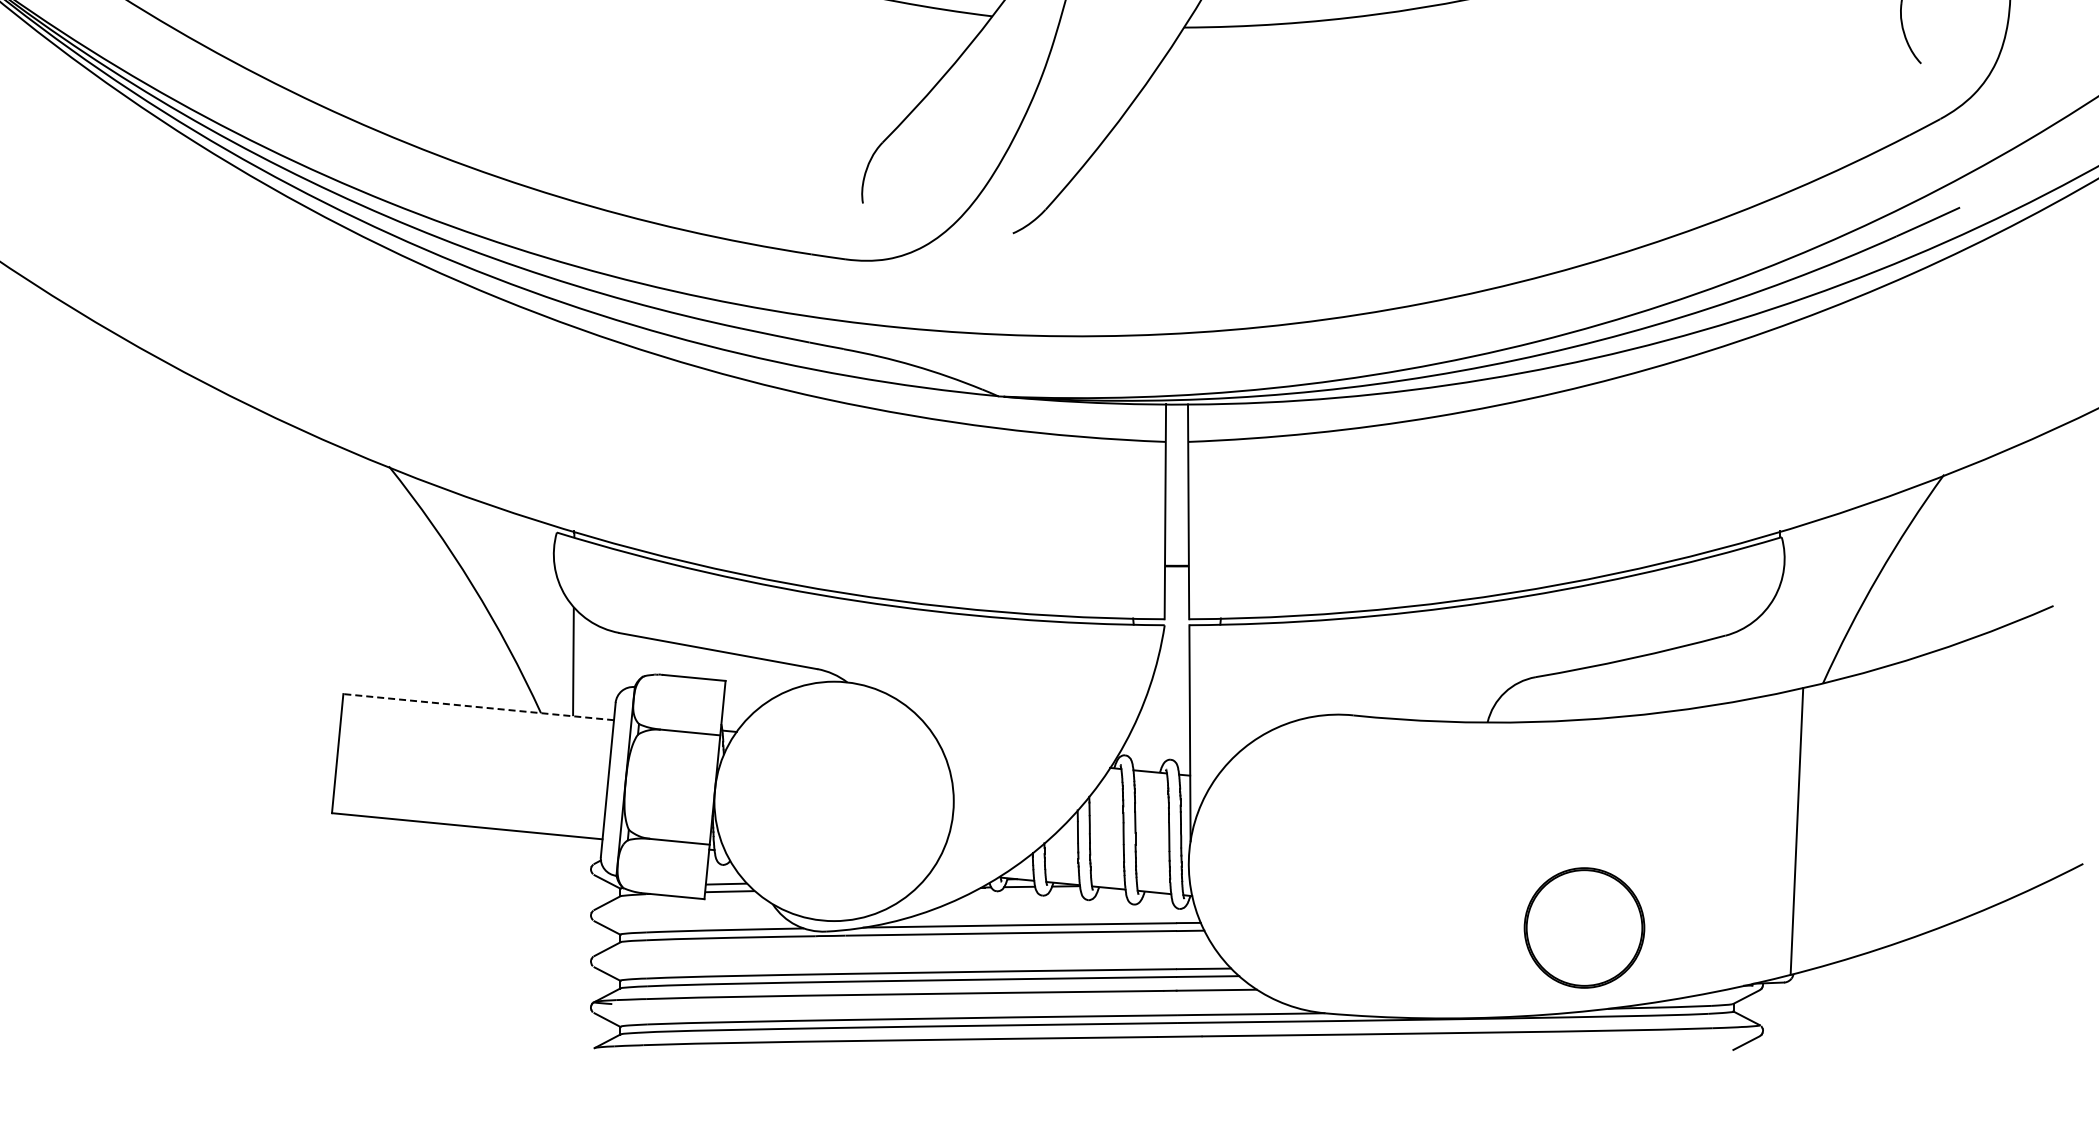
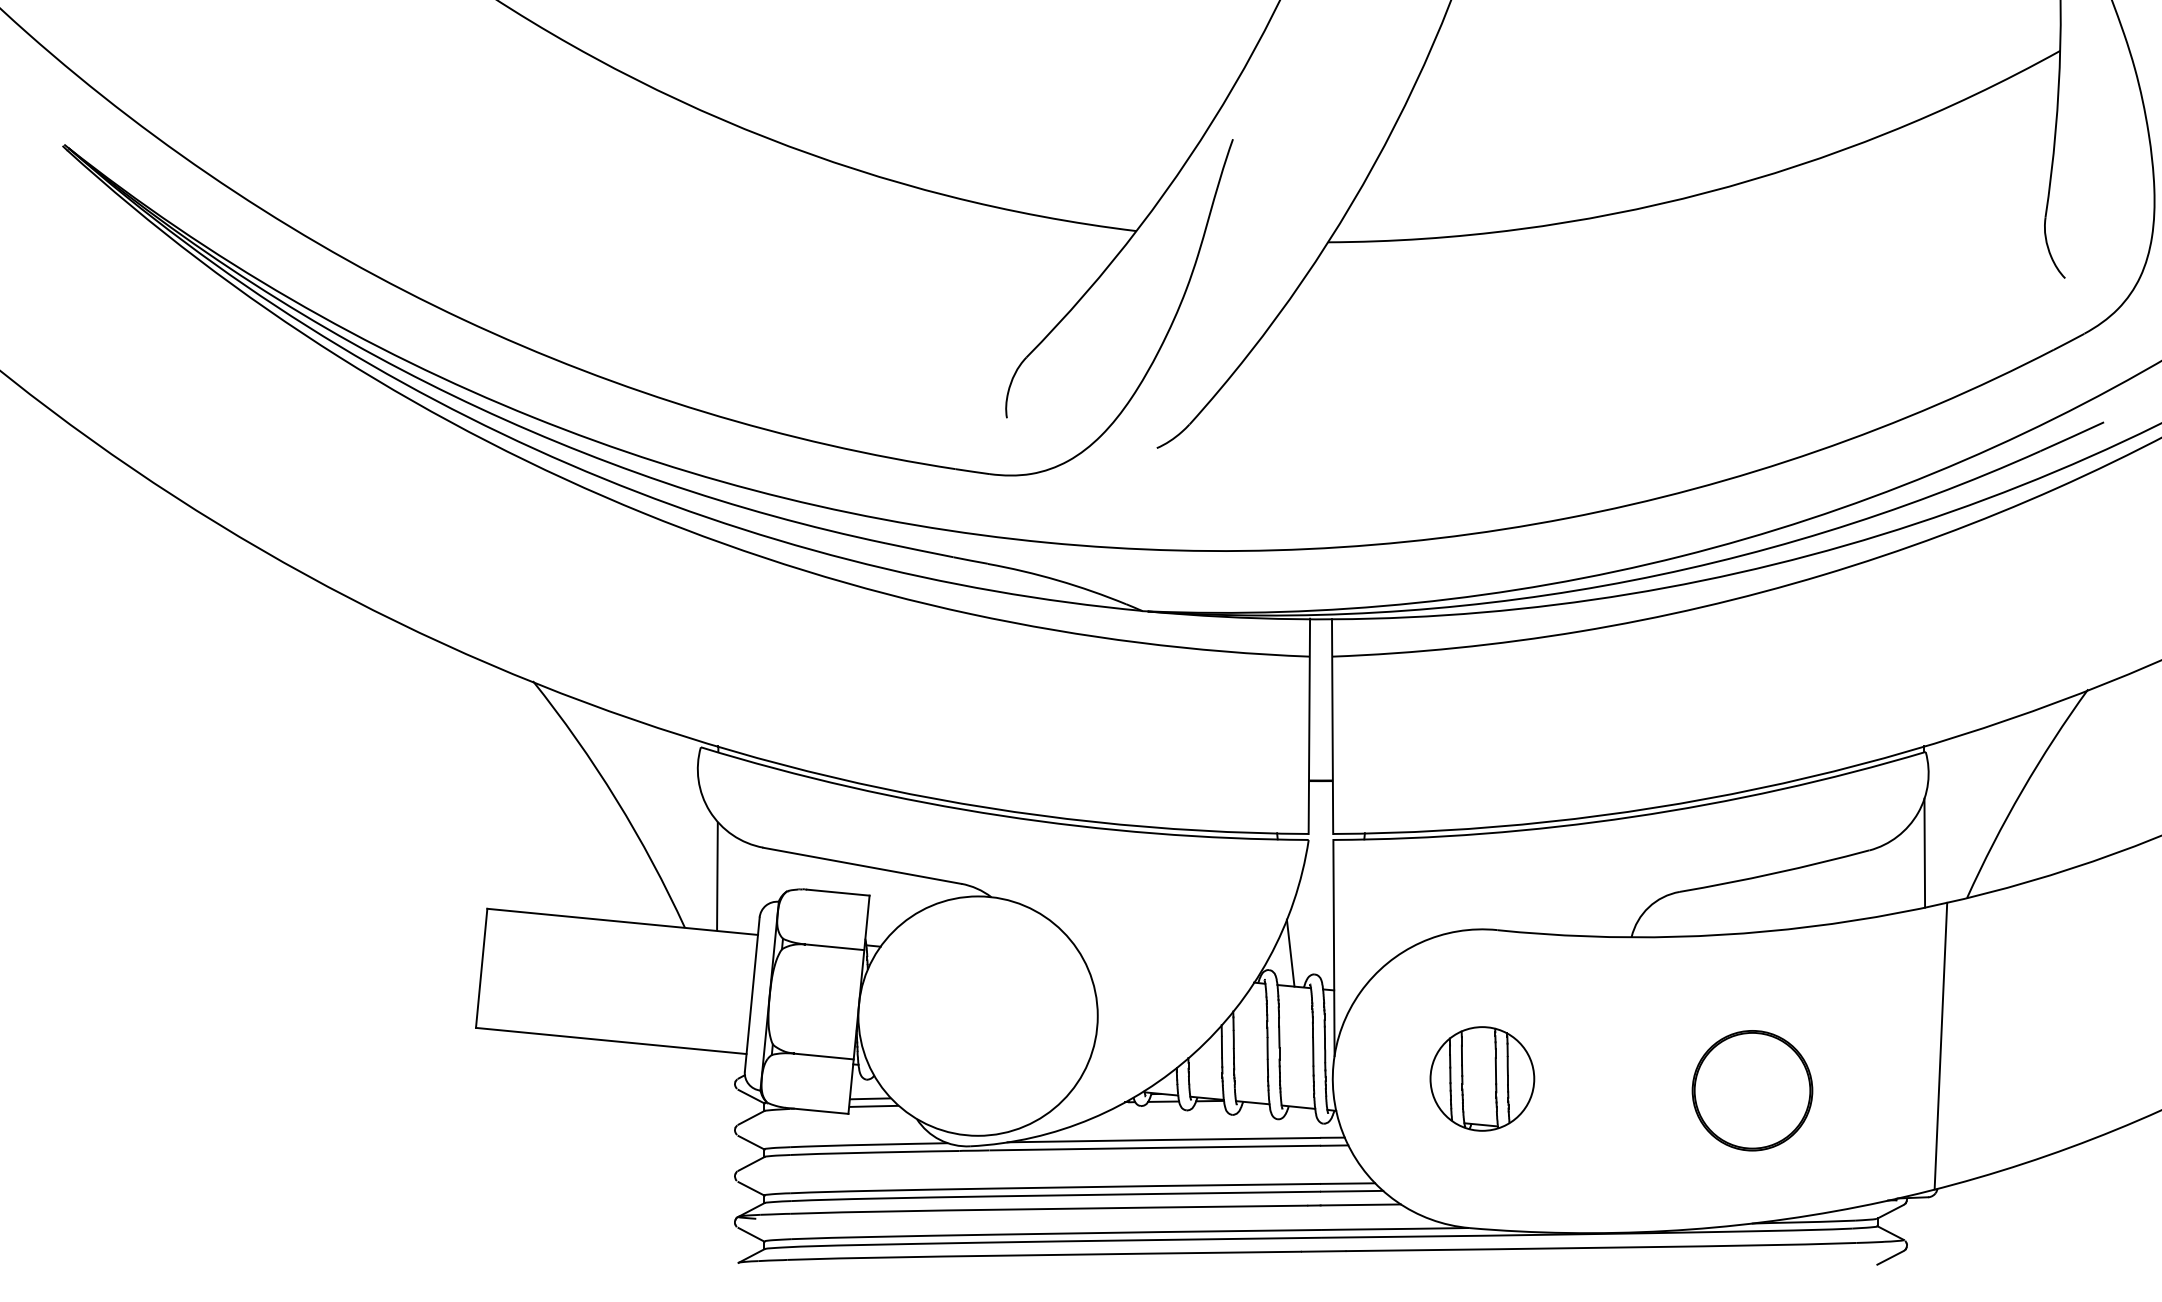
line: (1780, 637) -> (1924, 852), added
line: (478, 706) -> (622, 921), dashed -> solid
line: (1146, 737) -> (1290, 952), added
part: (1338, 863) -> (1482, 1078), added
part: (1584, 927) -> (1752, 1090), moved

